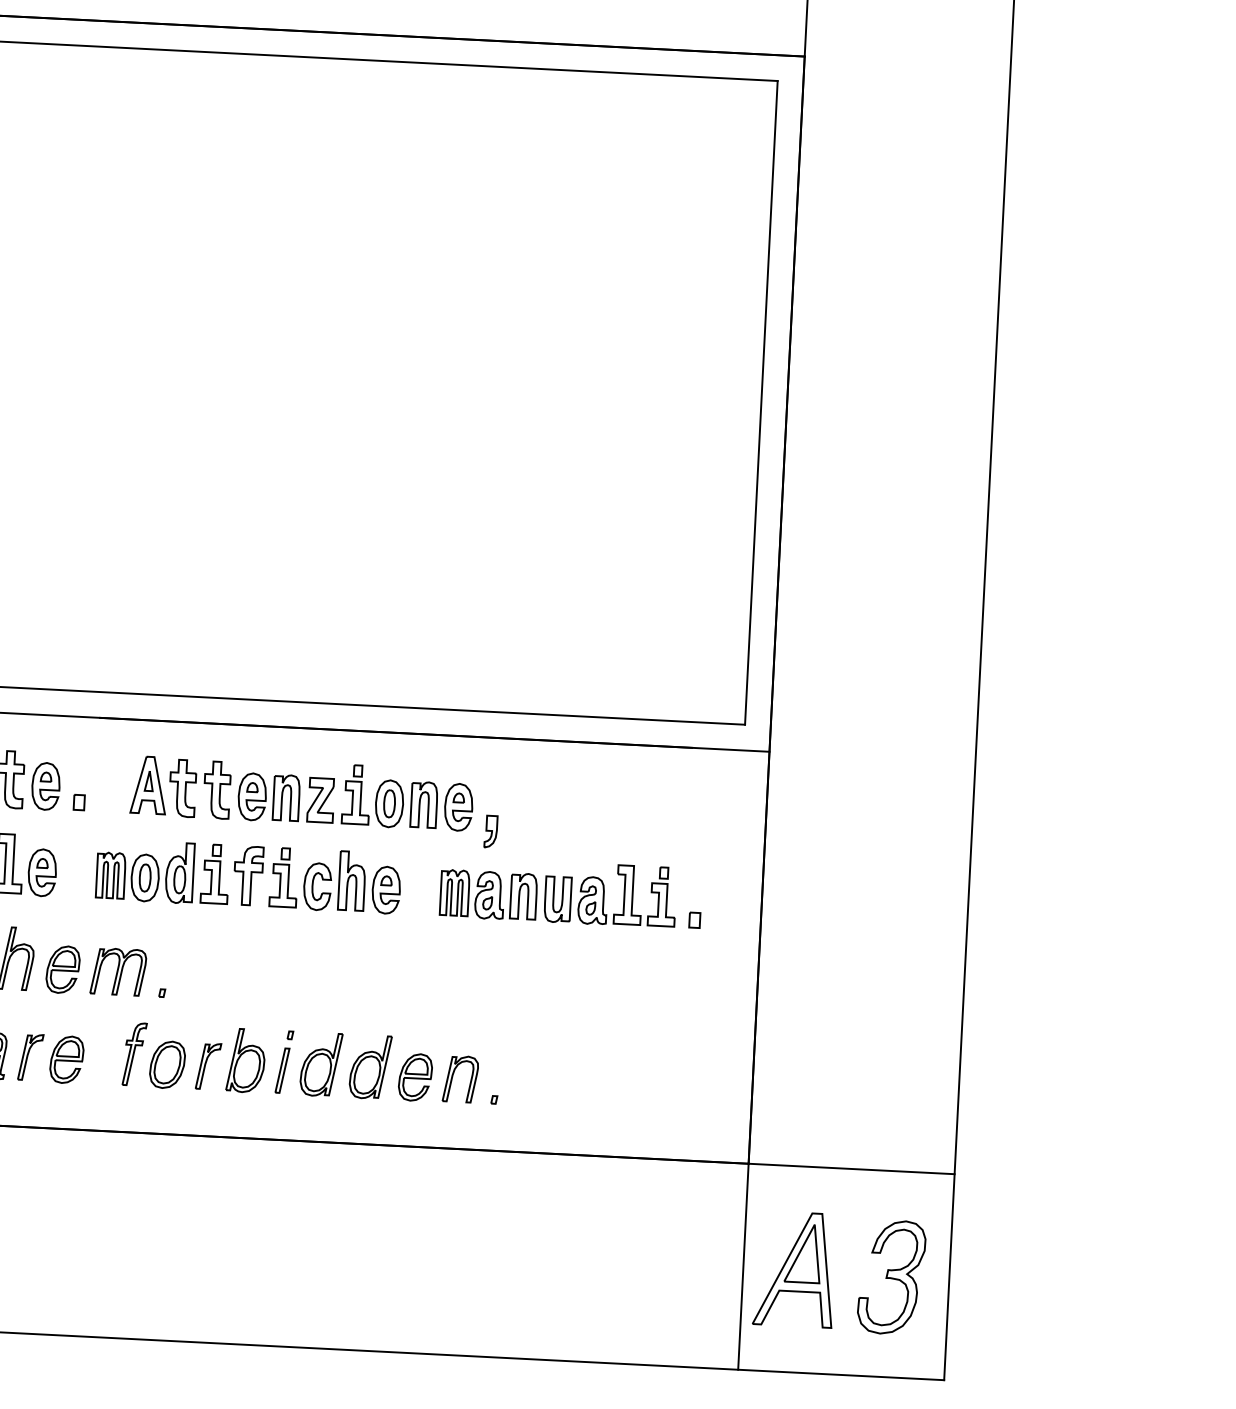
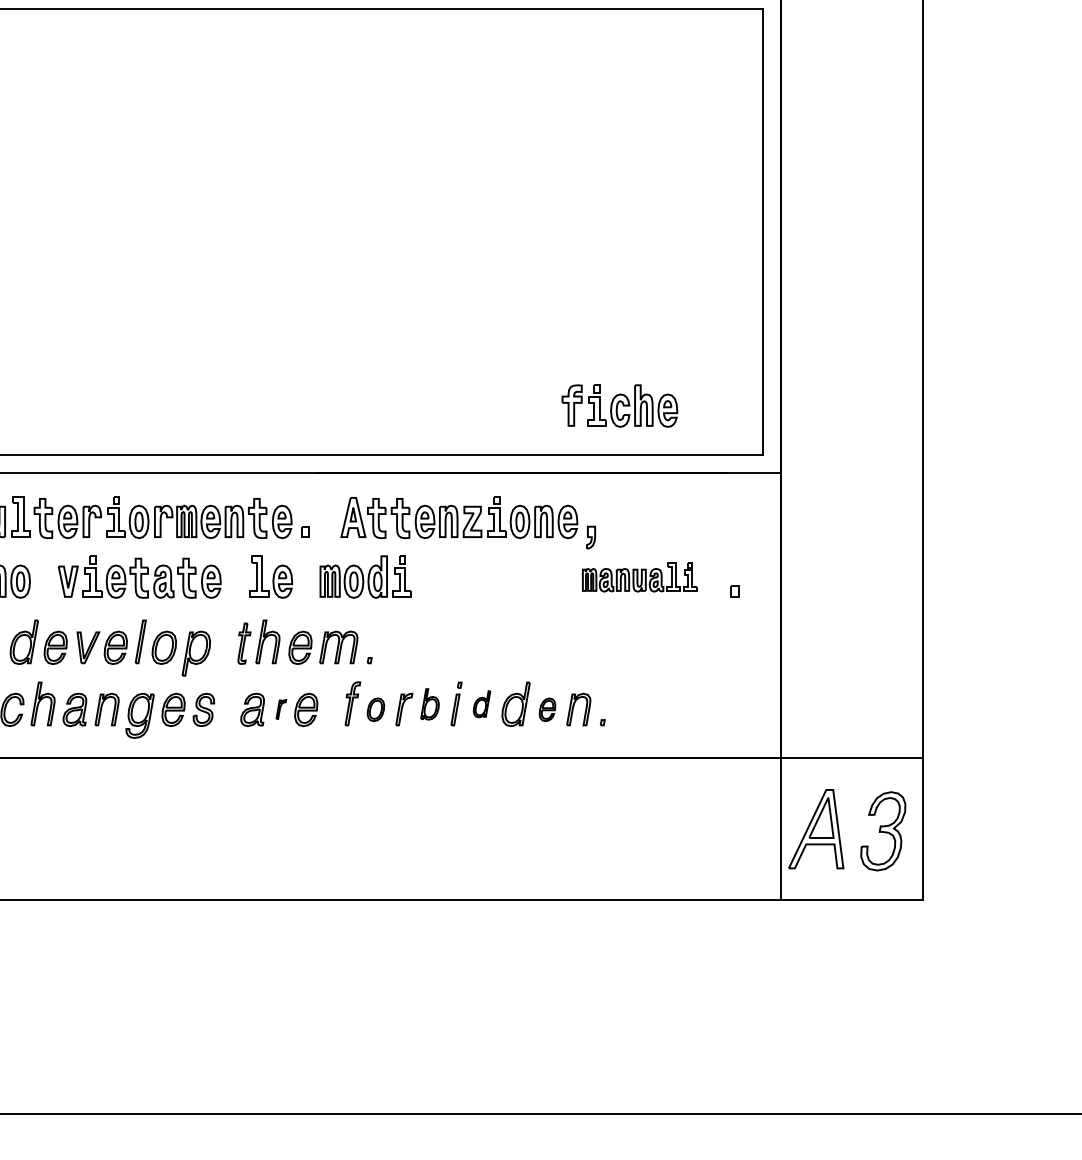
part: (316, 879) -> (619, 405), moved
part: (558, 891) -> (639, 576), size x0.7
part: (31, 1057) -> (281, 709), size x0.6
part: (245, 1060) -> (429, 704), size x0.7
part: (320, 1063) -> (481, 703), size x0.6
part: (166, 1064) -> (375, 709), size x0.7
part: (415, 1076) -> (547, 709), size x0.7

